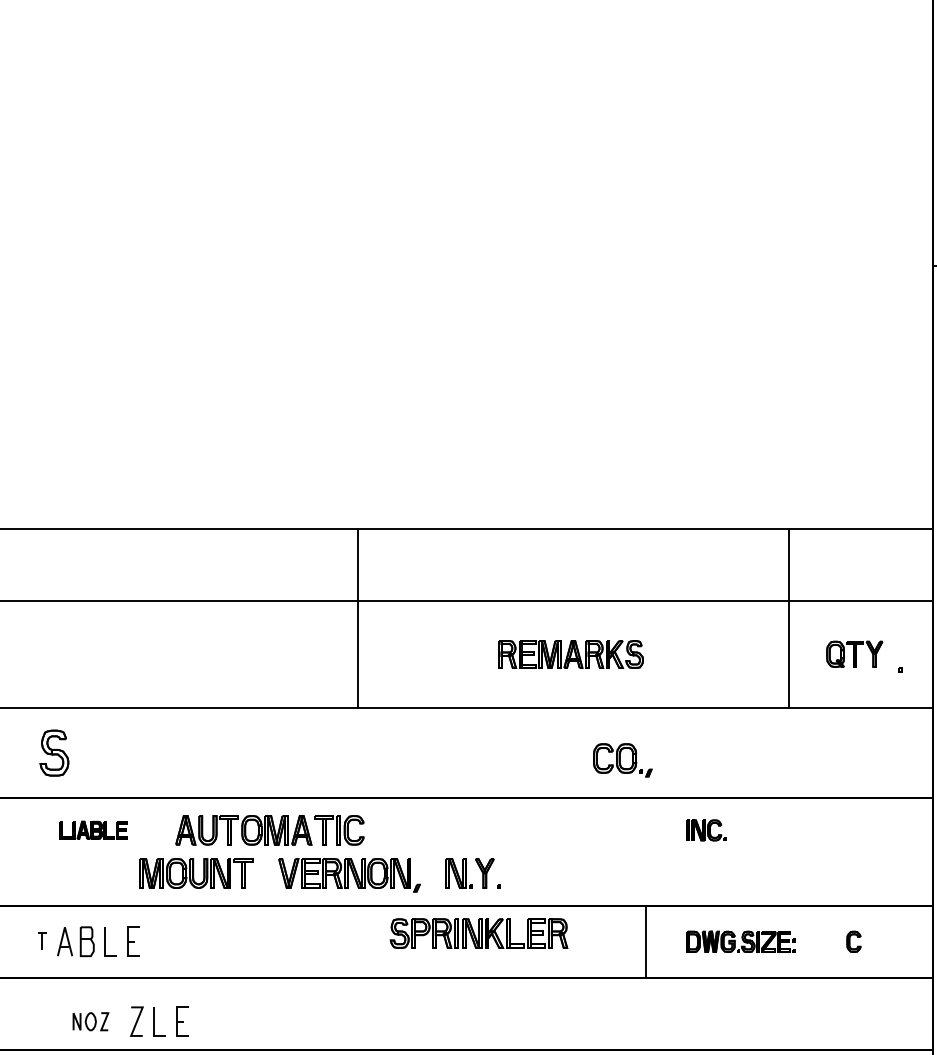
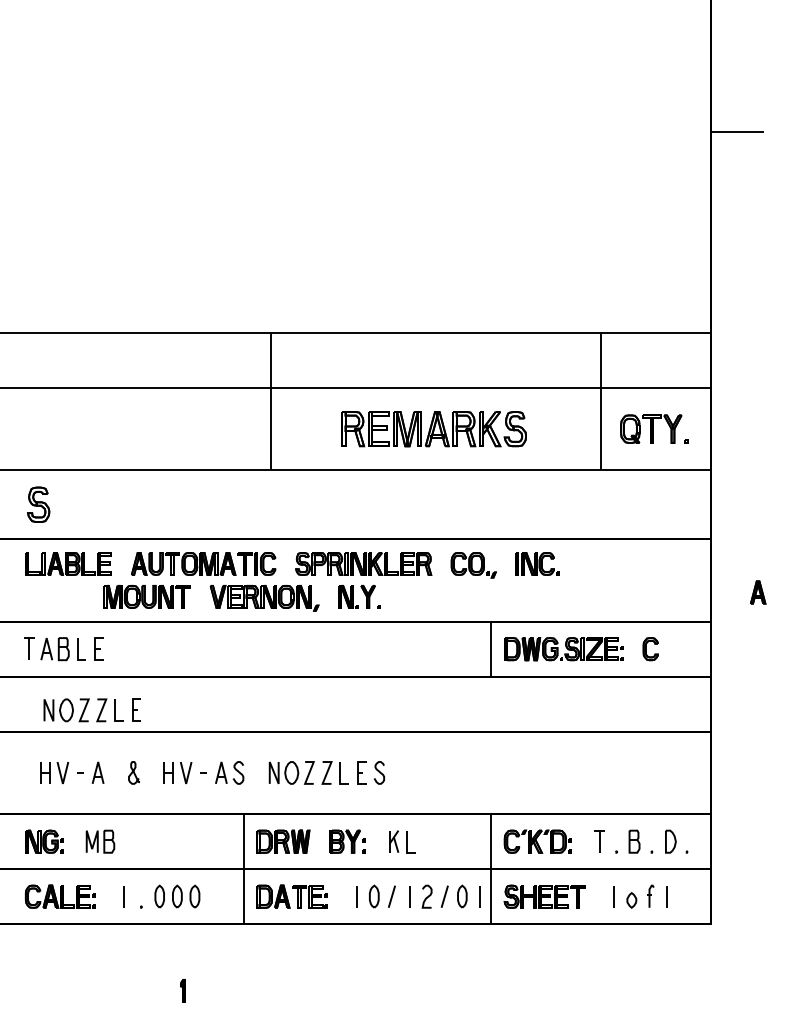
part: (854, 653) -> (651, 428), size x1.43
part: (570, 654) -> (433, 429), size x1.67
part: (622, 760) -> (473, 565), moved
part: (93, 829) -> (68, 563), size x1.67
part: (706, 829) -> (537, 563), size x1.43
part: (478, 933) -> (363, 563), moved
part: (42, 940) -> (29, 648), size x1.67
part: (740, 942) -> (563, 649), size x1.43
part: (853, 942) -> (650, 649), size x1.43
part: (90, 1021) -> (66, 710), size x1.67

